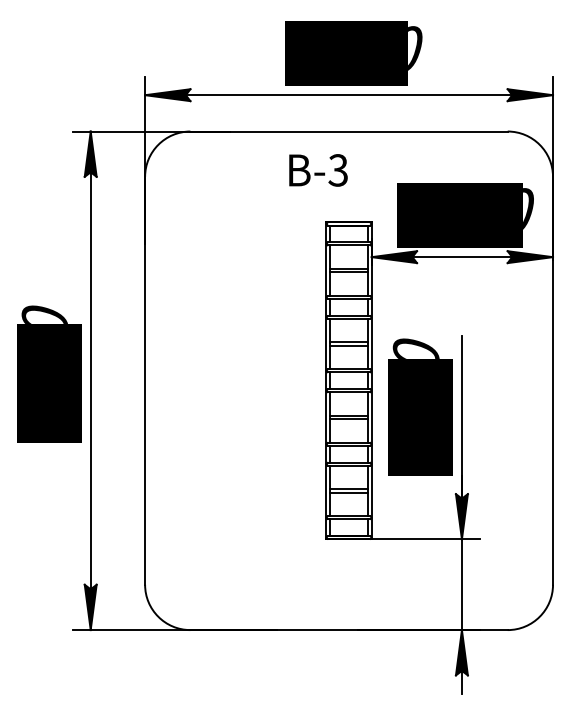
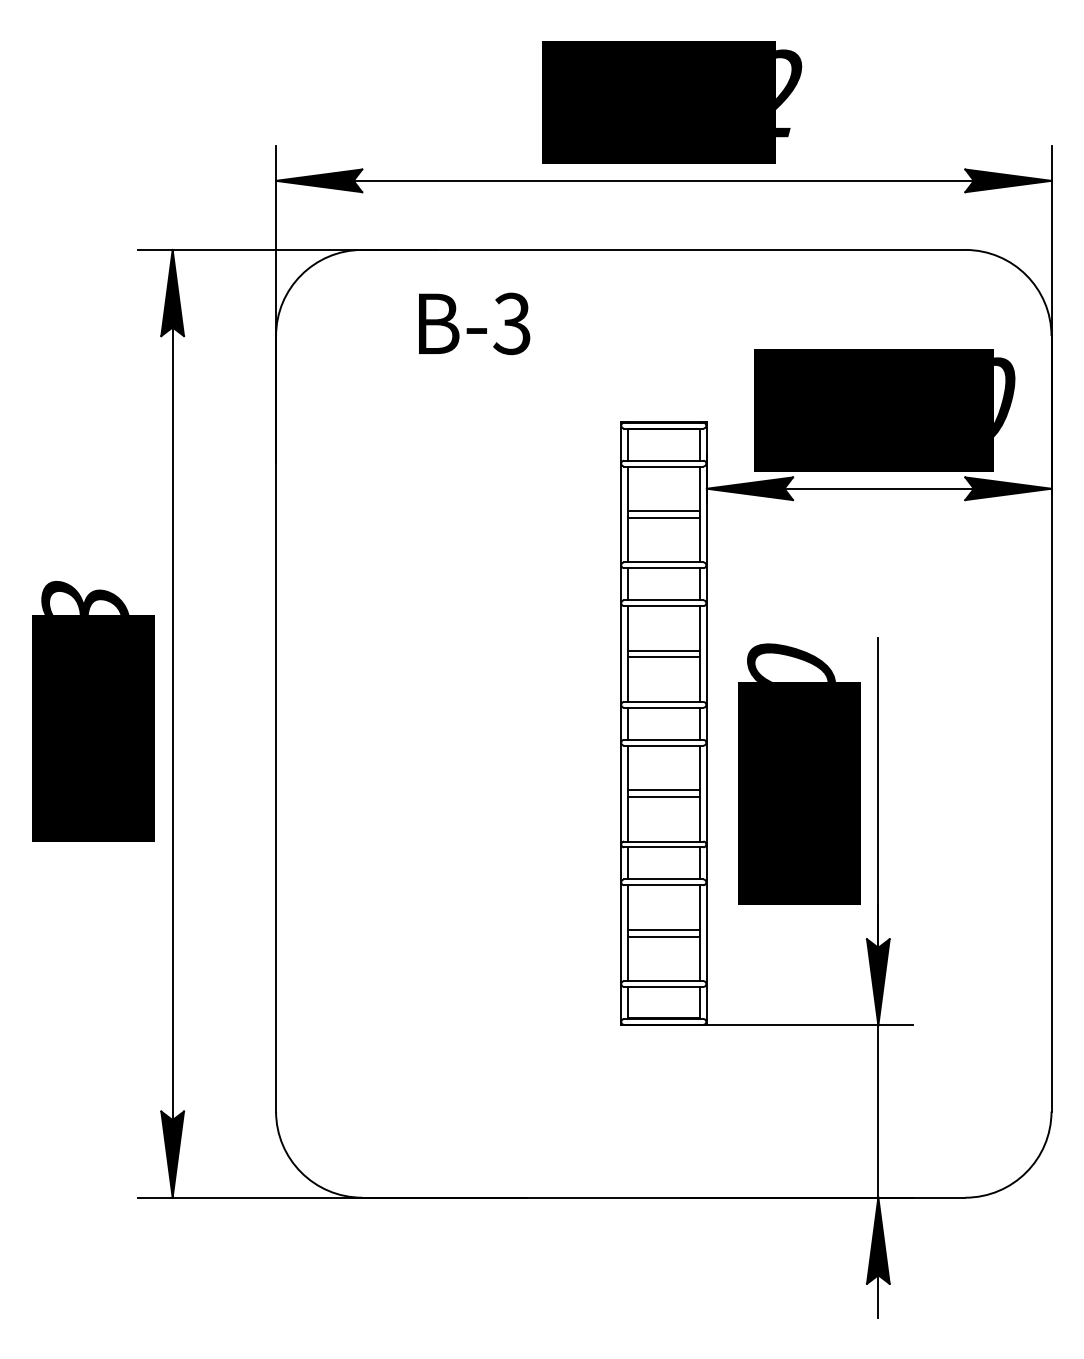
text: (415, 49) -> (790, 93), 4500 -> 5792
text: (318, 170) -> (474, 324), moved
text: (44, 314) -> (84, 597), 5500 -> 5003

